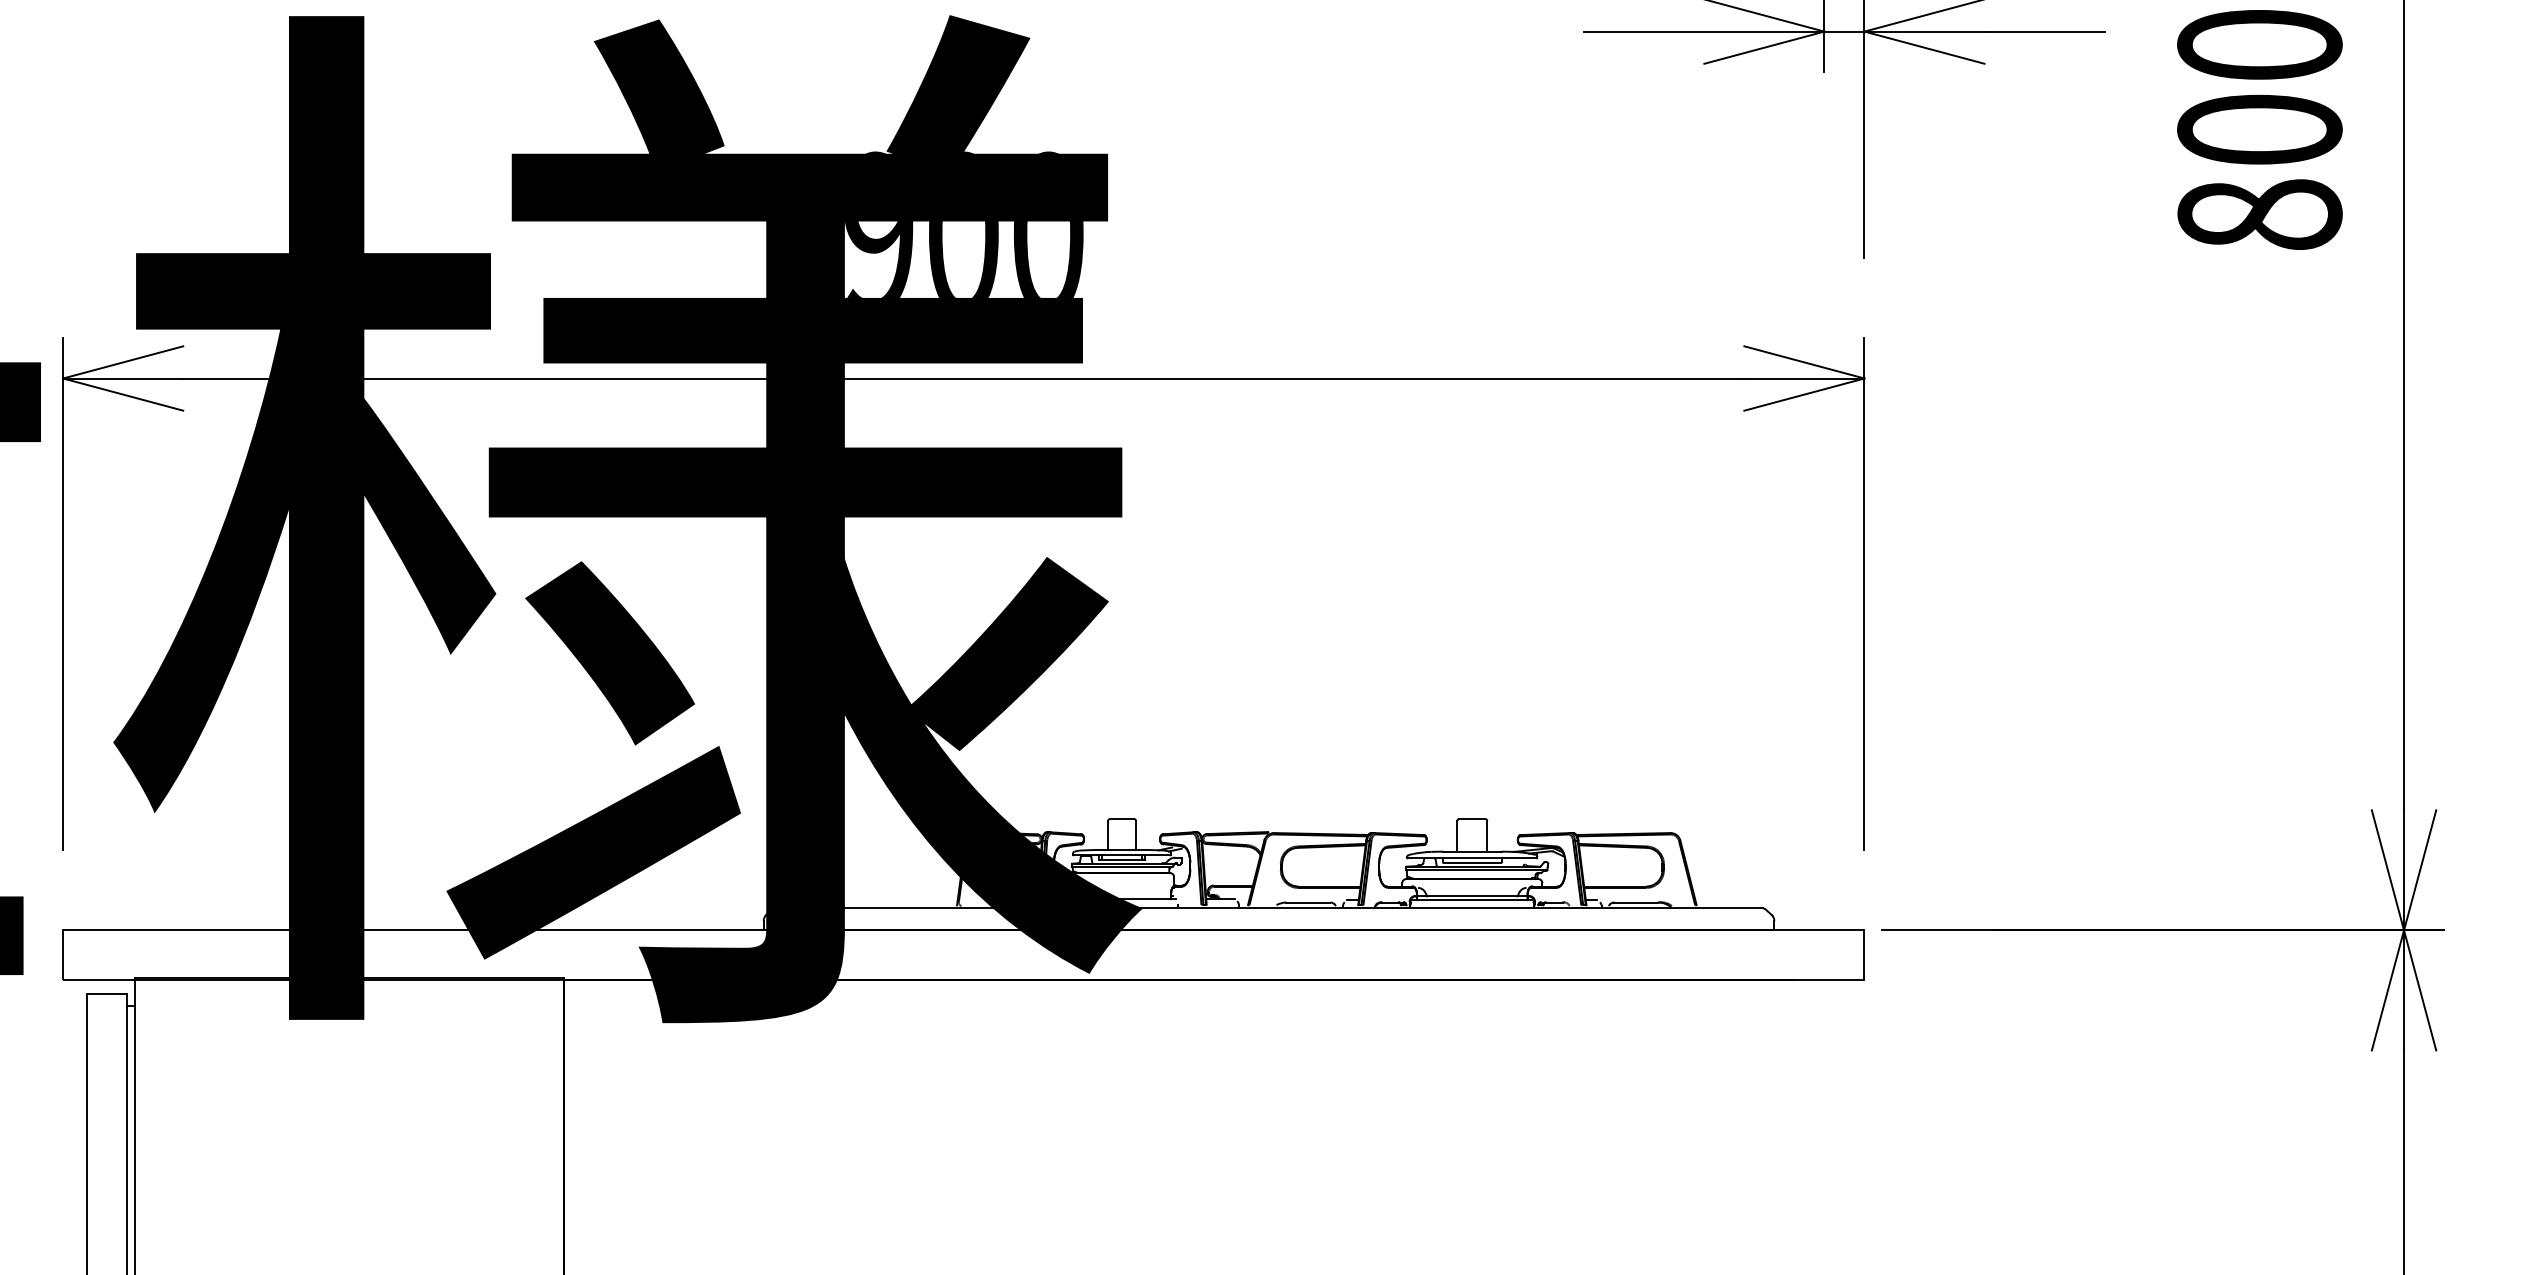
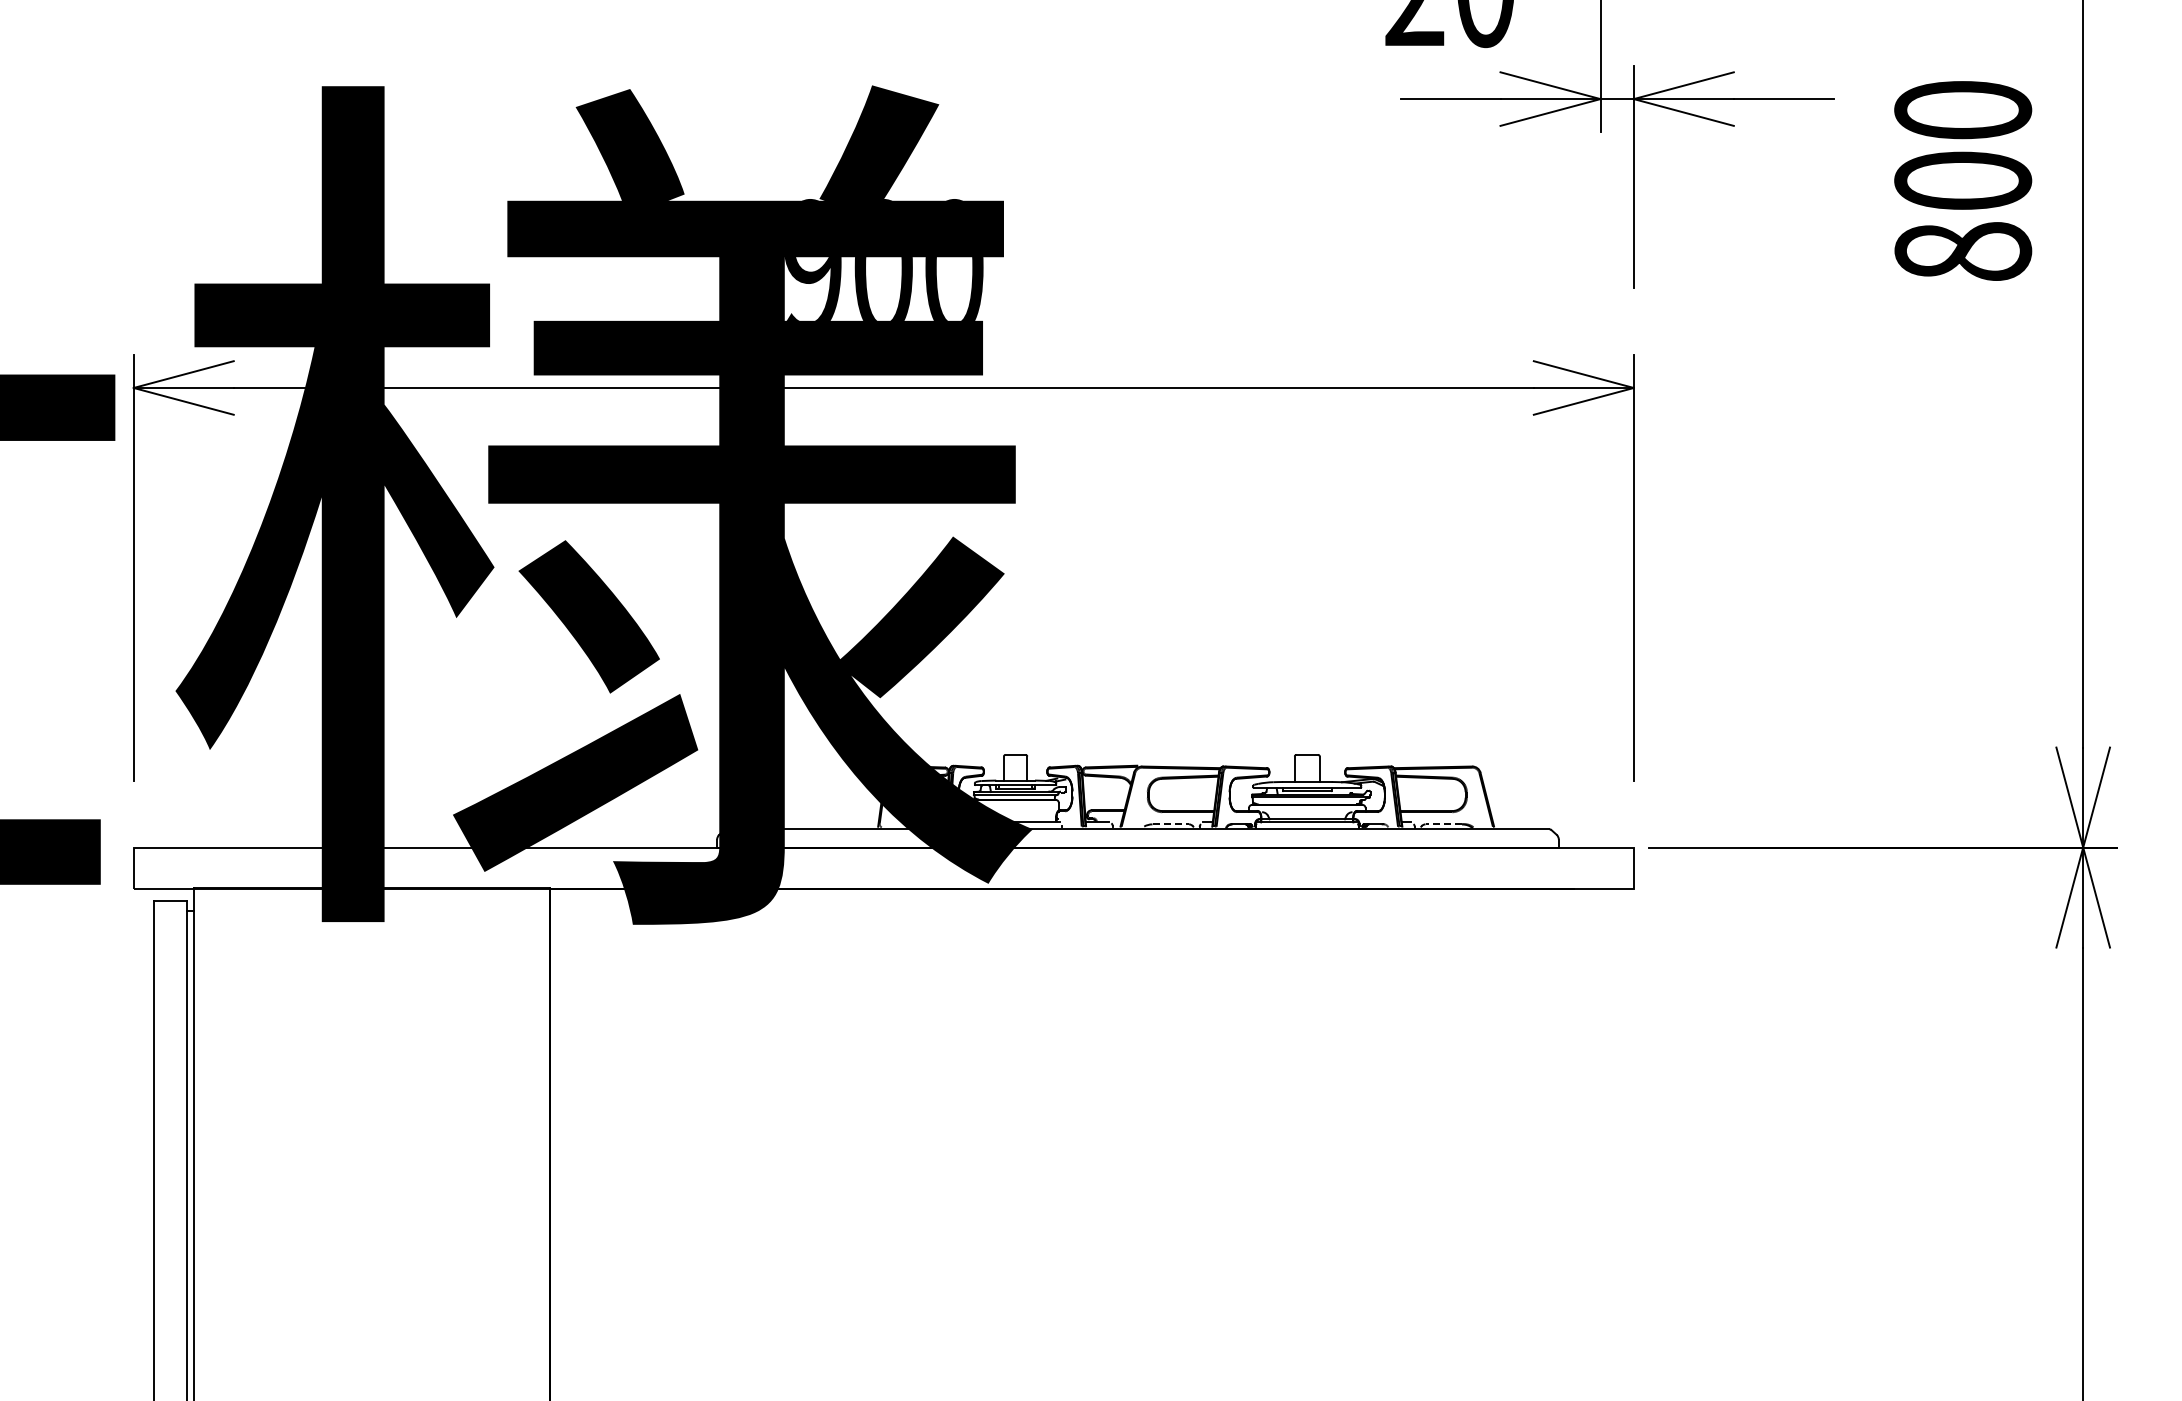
line: (1309, 902) -> (1171, 824), solid -> dashed
line: (1635, 902) -> (1443, 824), solid -> dashed

